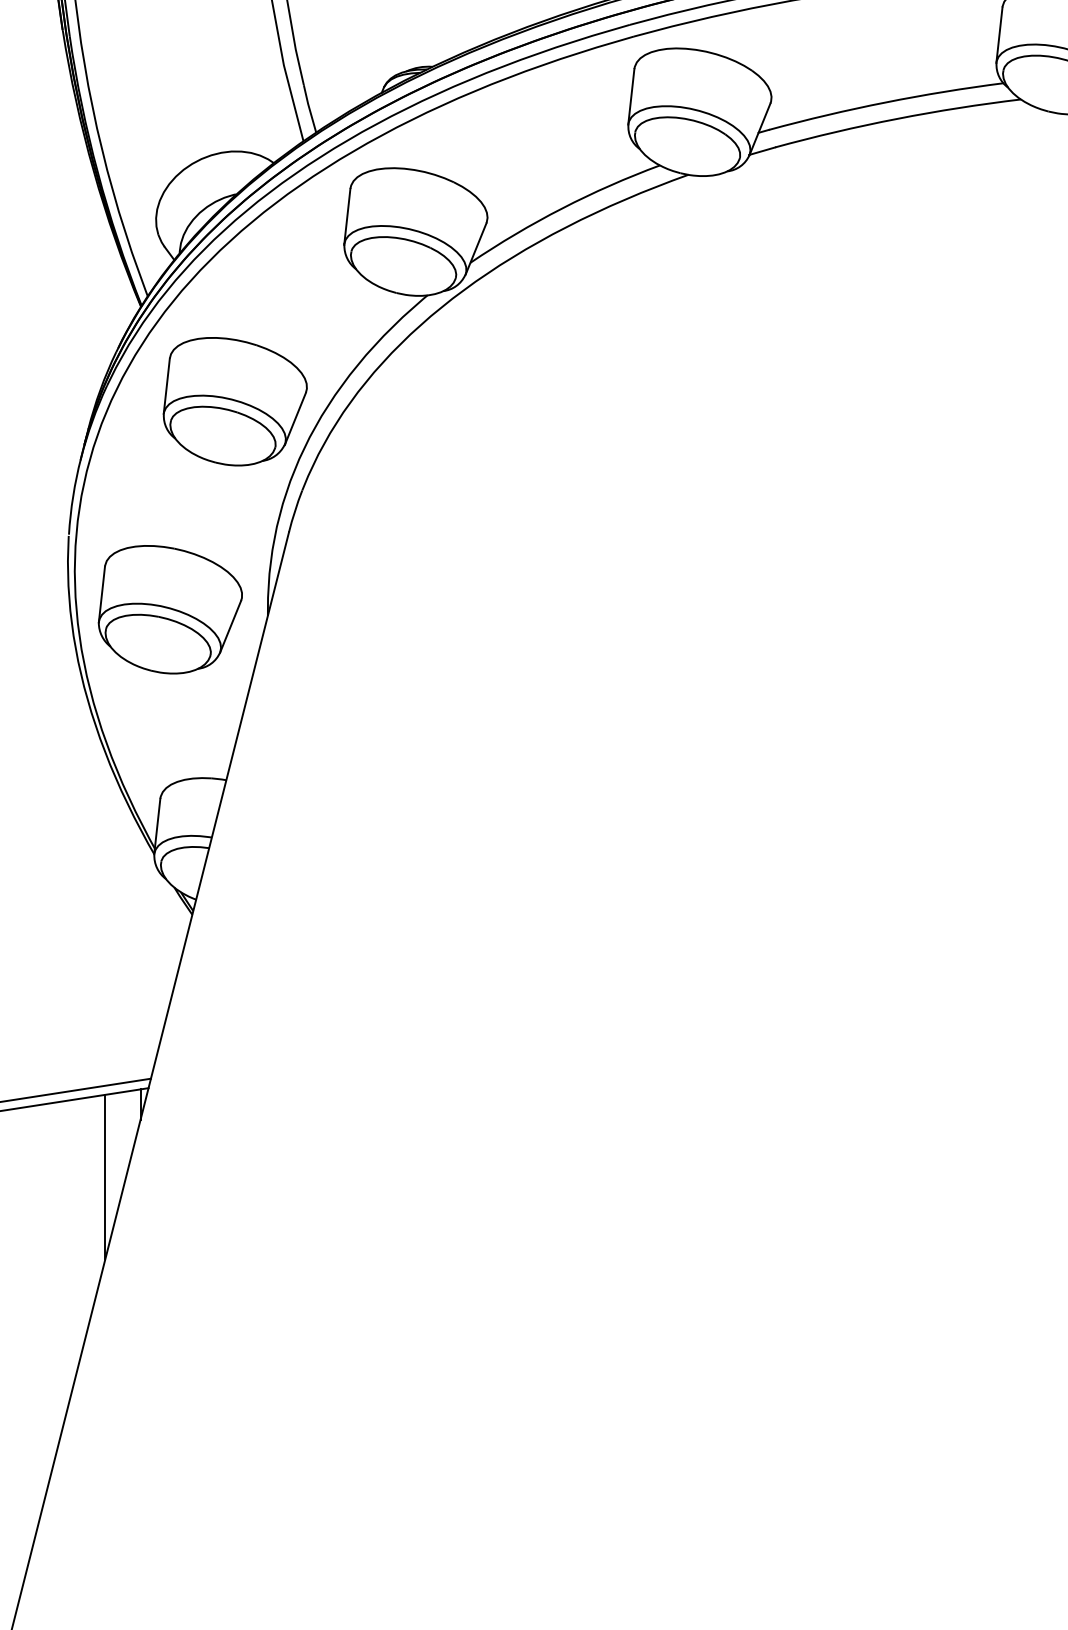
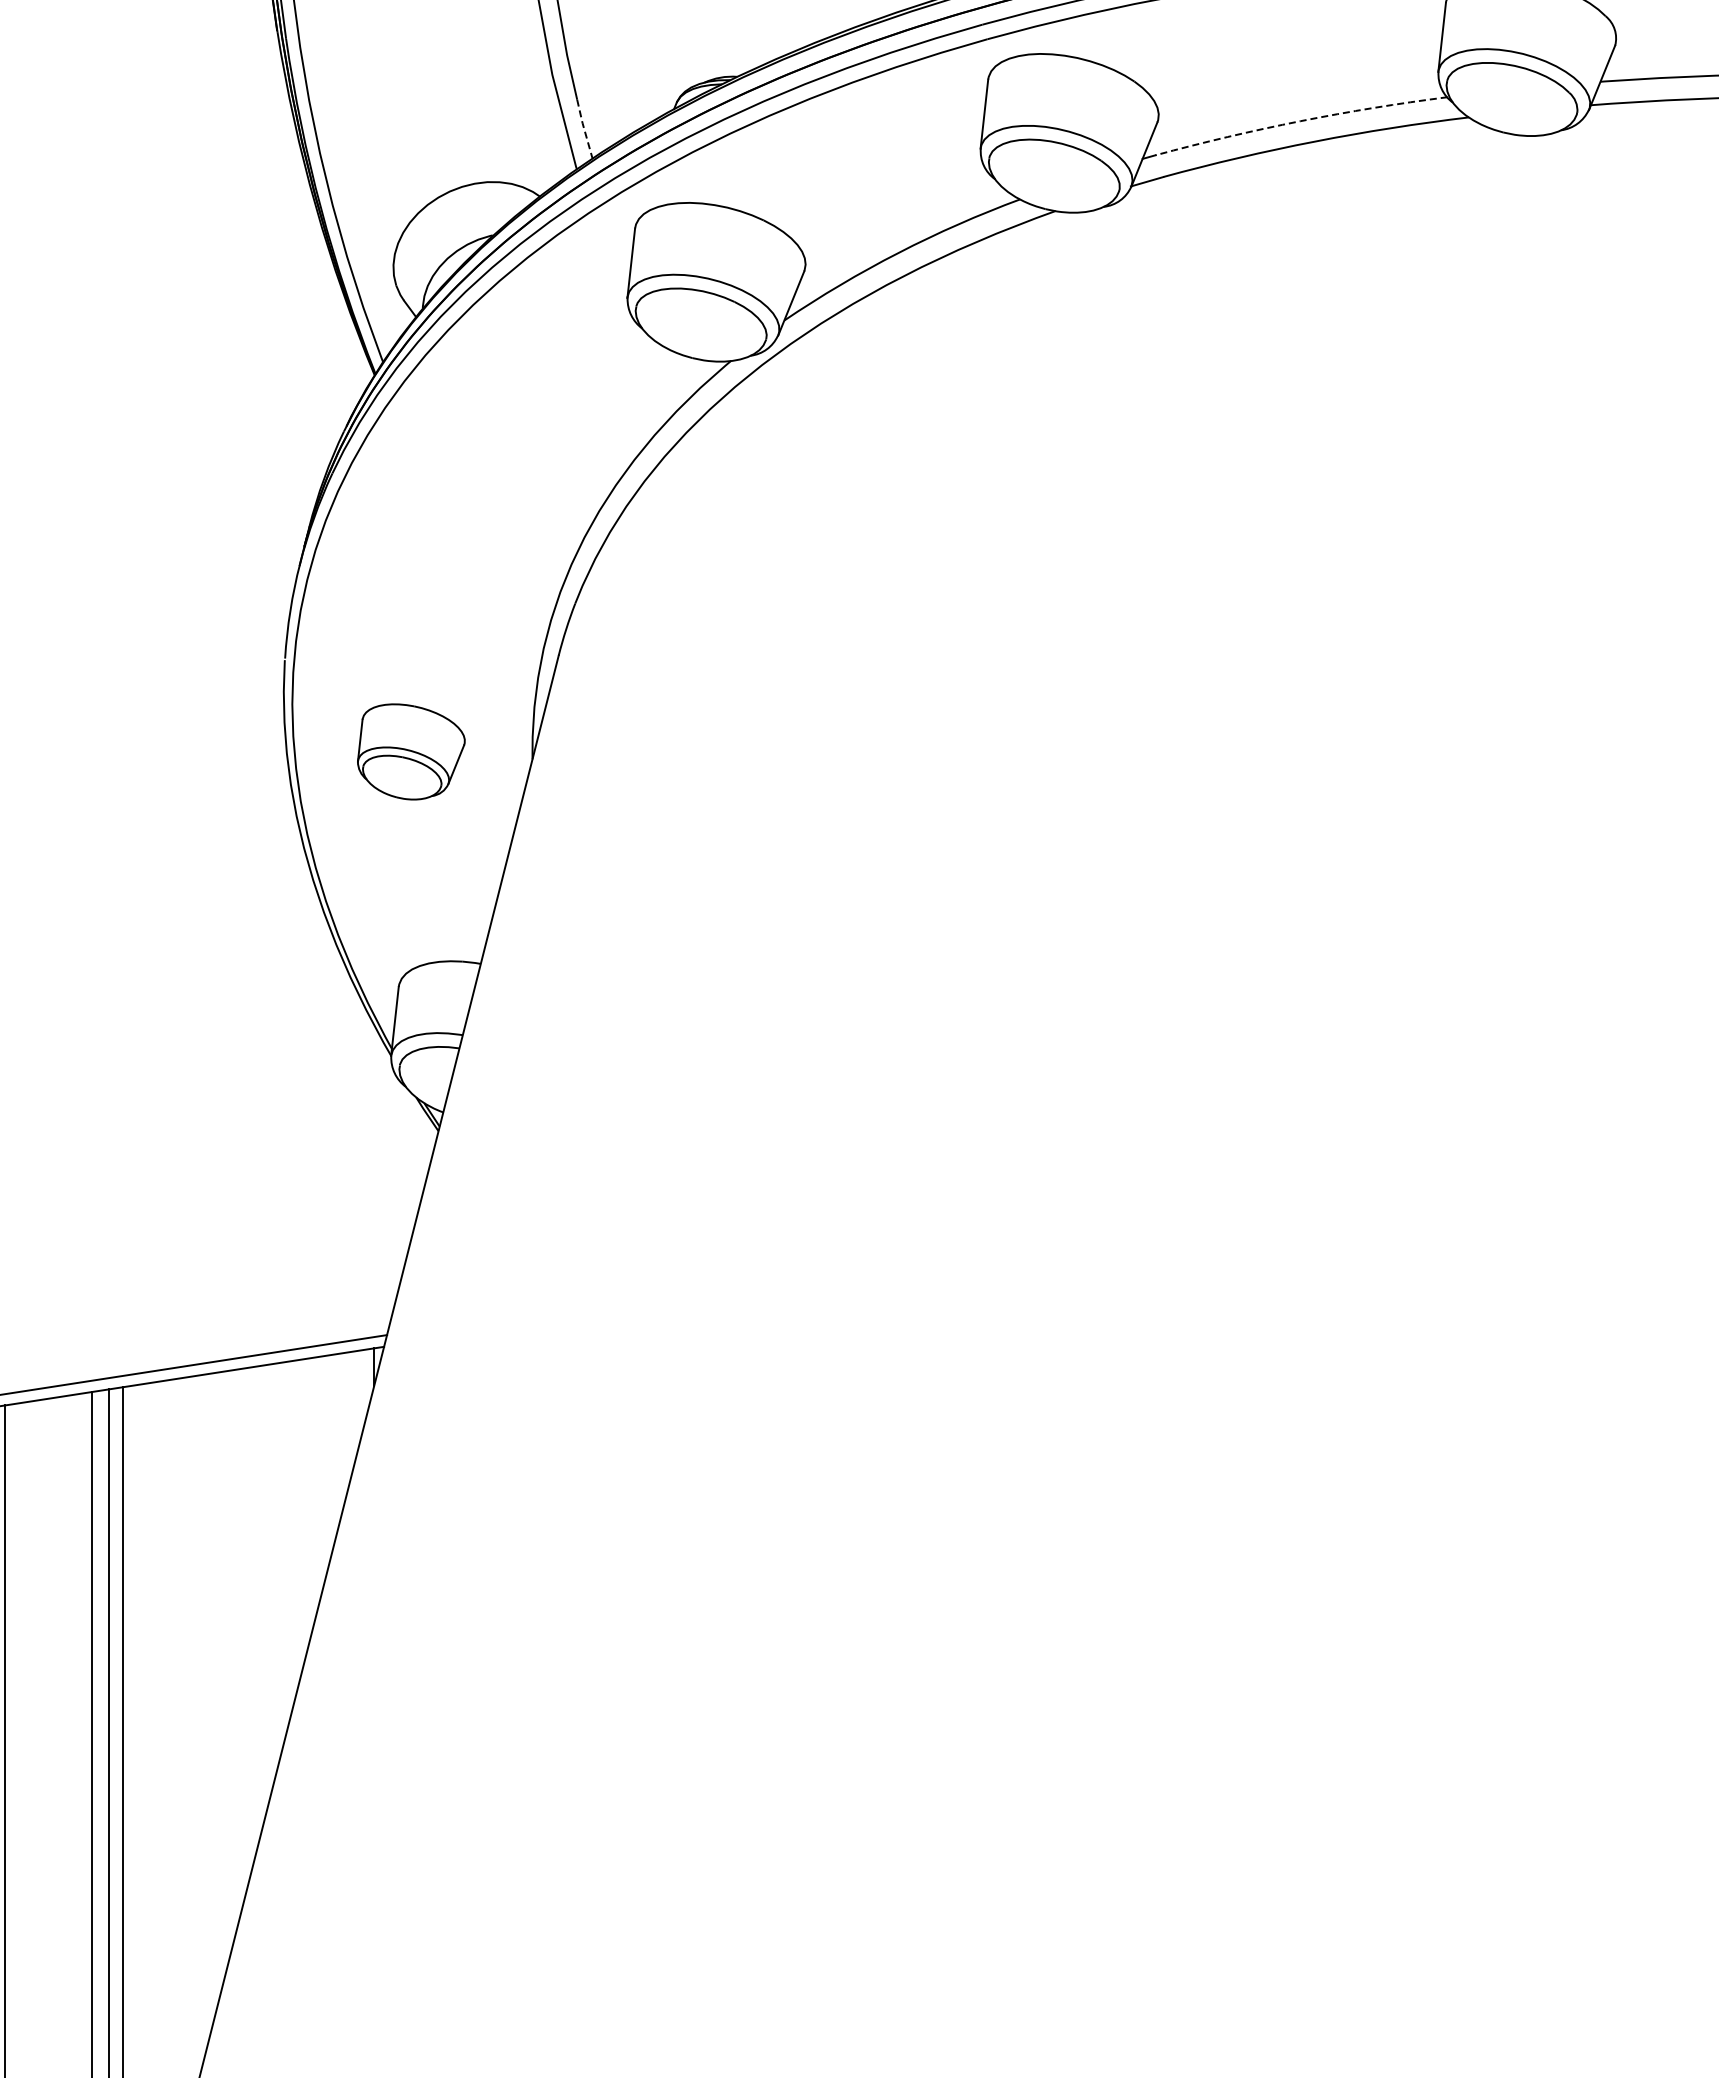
arc: (885, 102) -> (1300, 121), solid -> dashed
line: (309, 108) -> (584, 128), solid -> dashed
part: (234, 401) -> (491, 493), removed
part: (170, 609) -> (411, 751), size x0.6
line: (105, 1177) -> (330, 1457), removed

